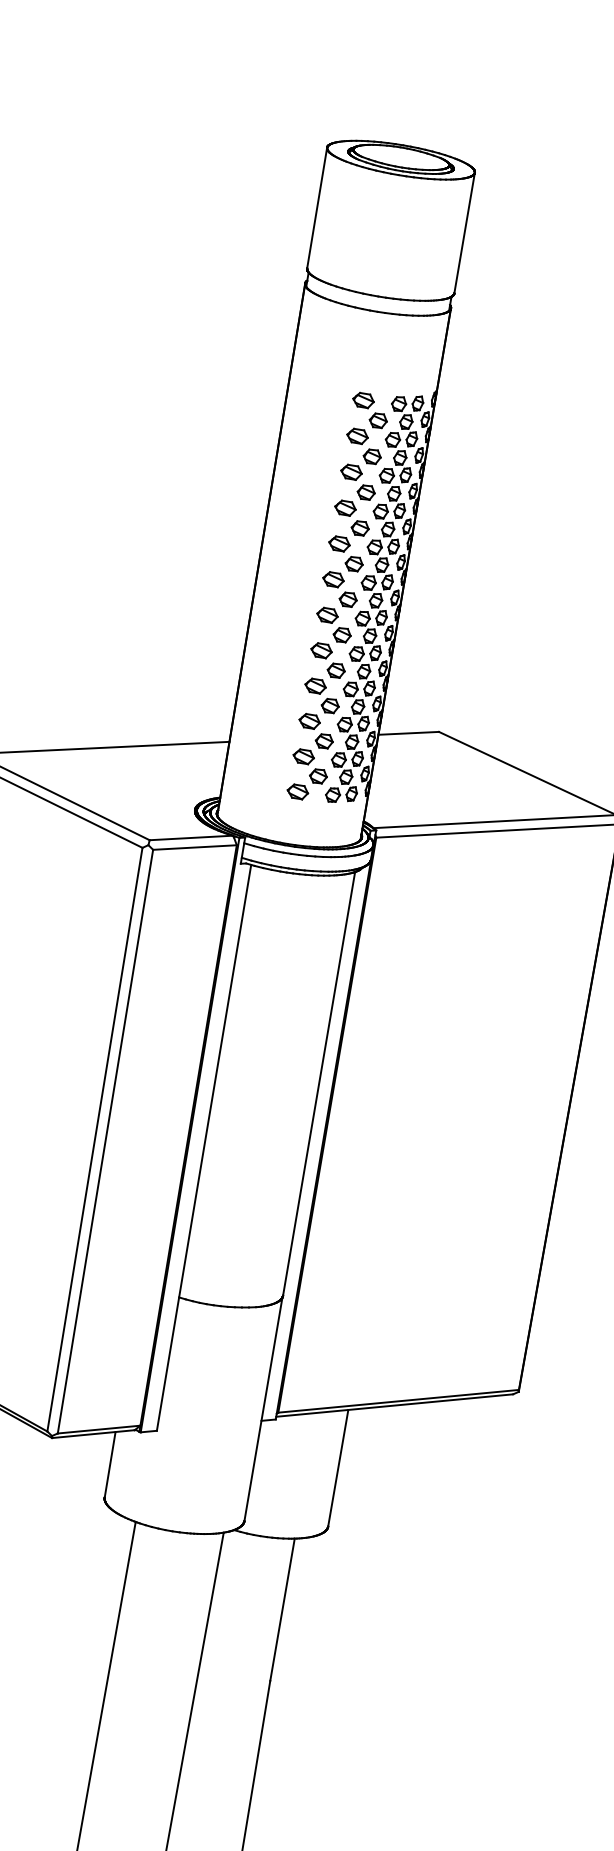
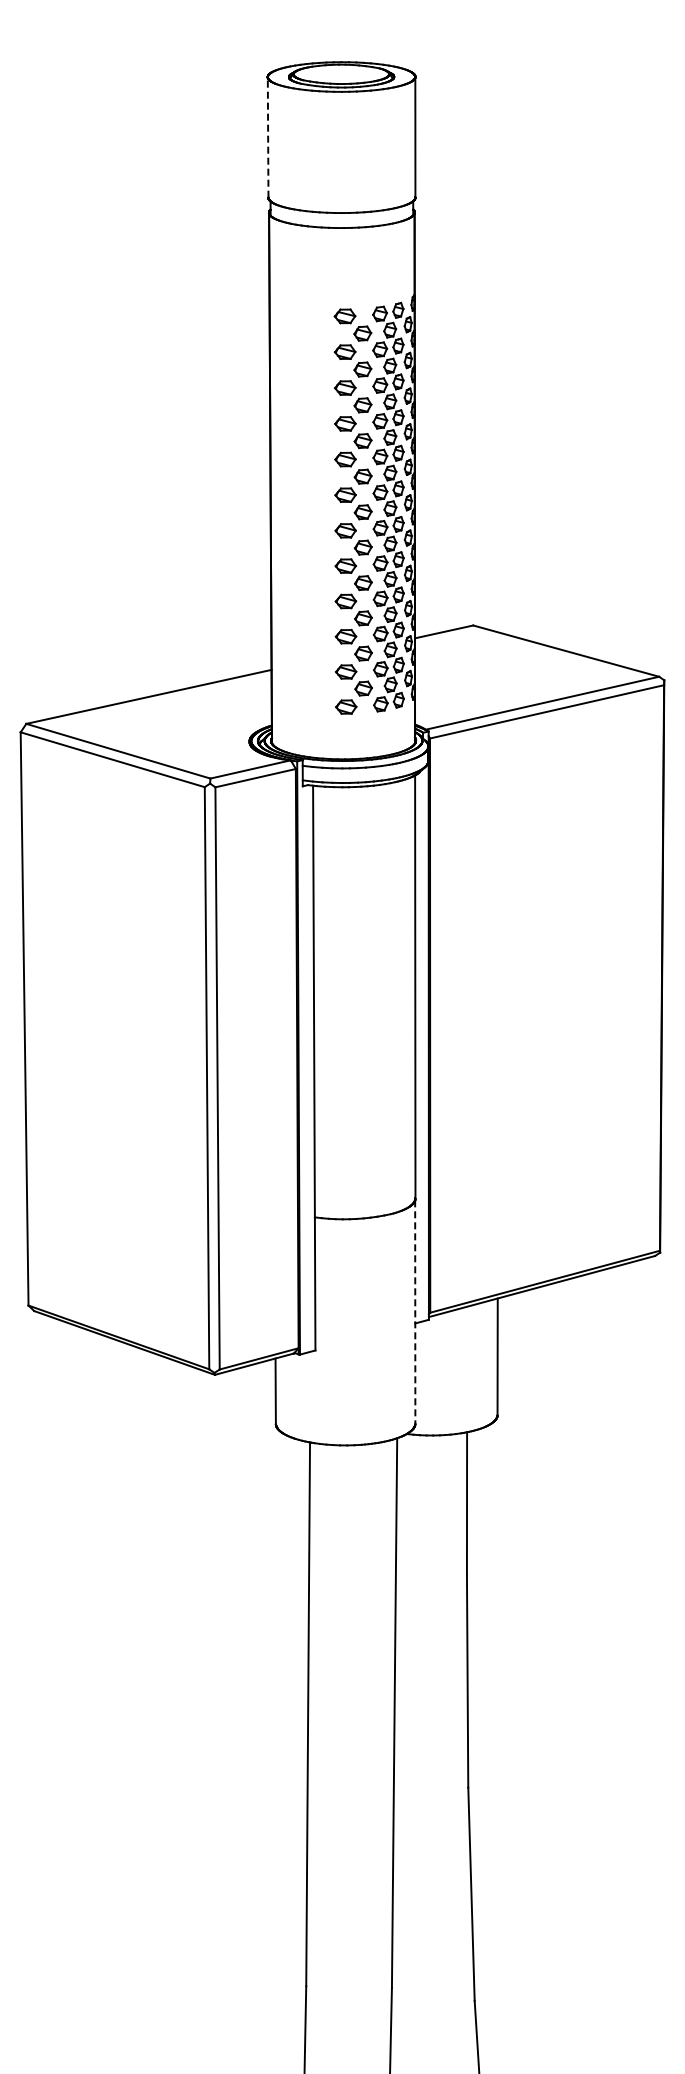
line: (317, 208) -> (268, 137), solid -> dashed
line: (263, 1408) -> (415, 1311), solid -> dashed

